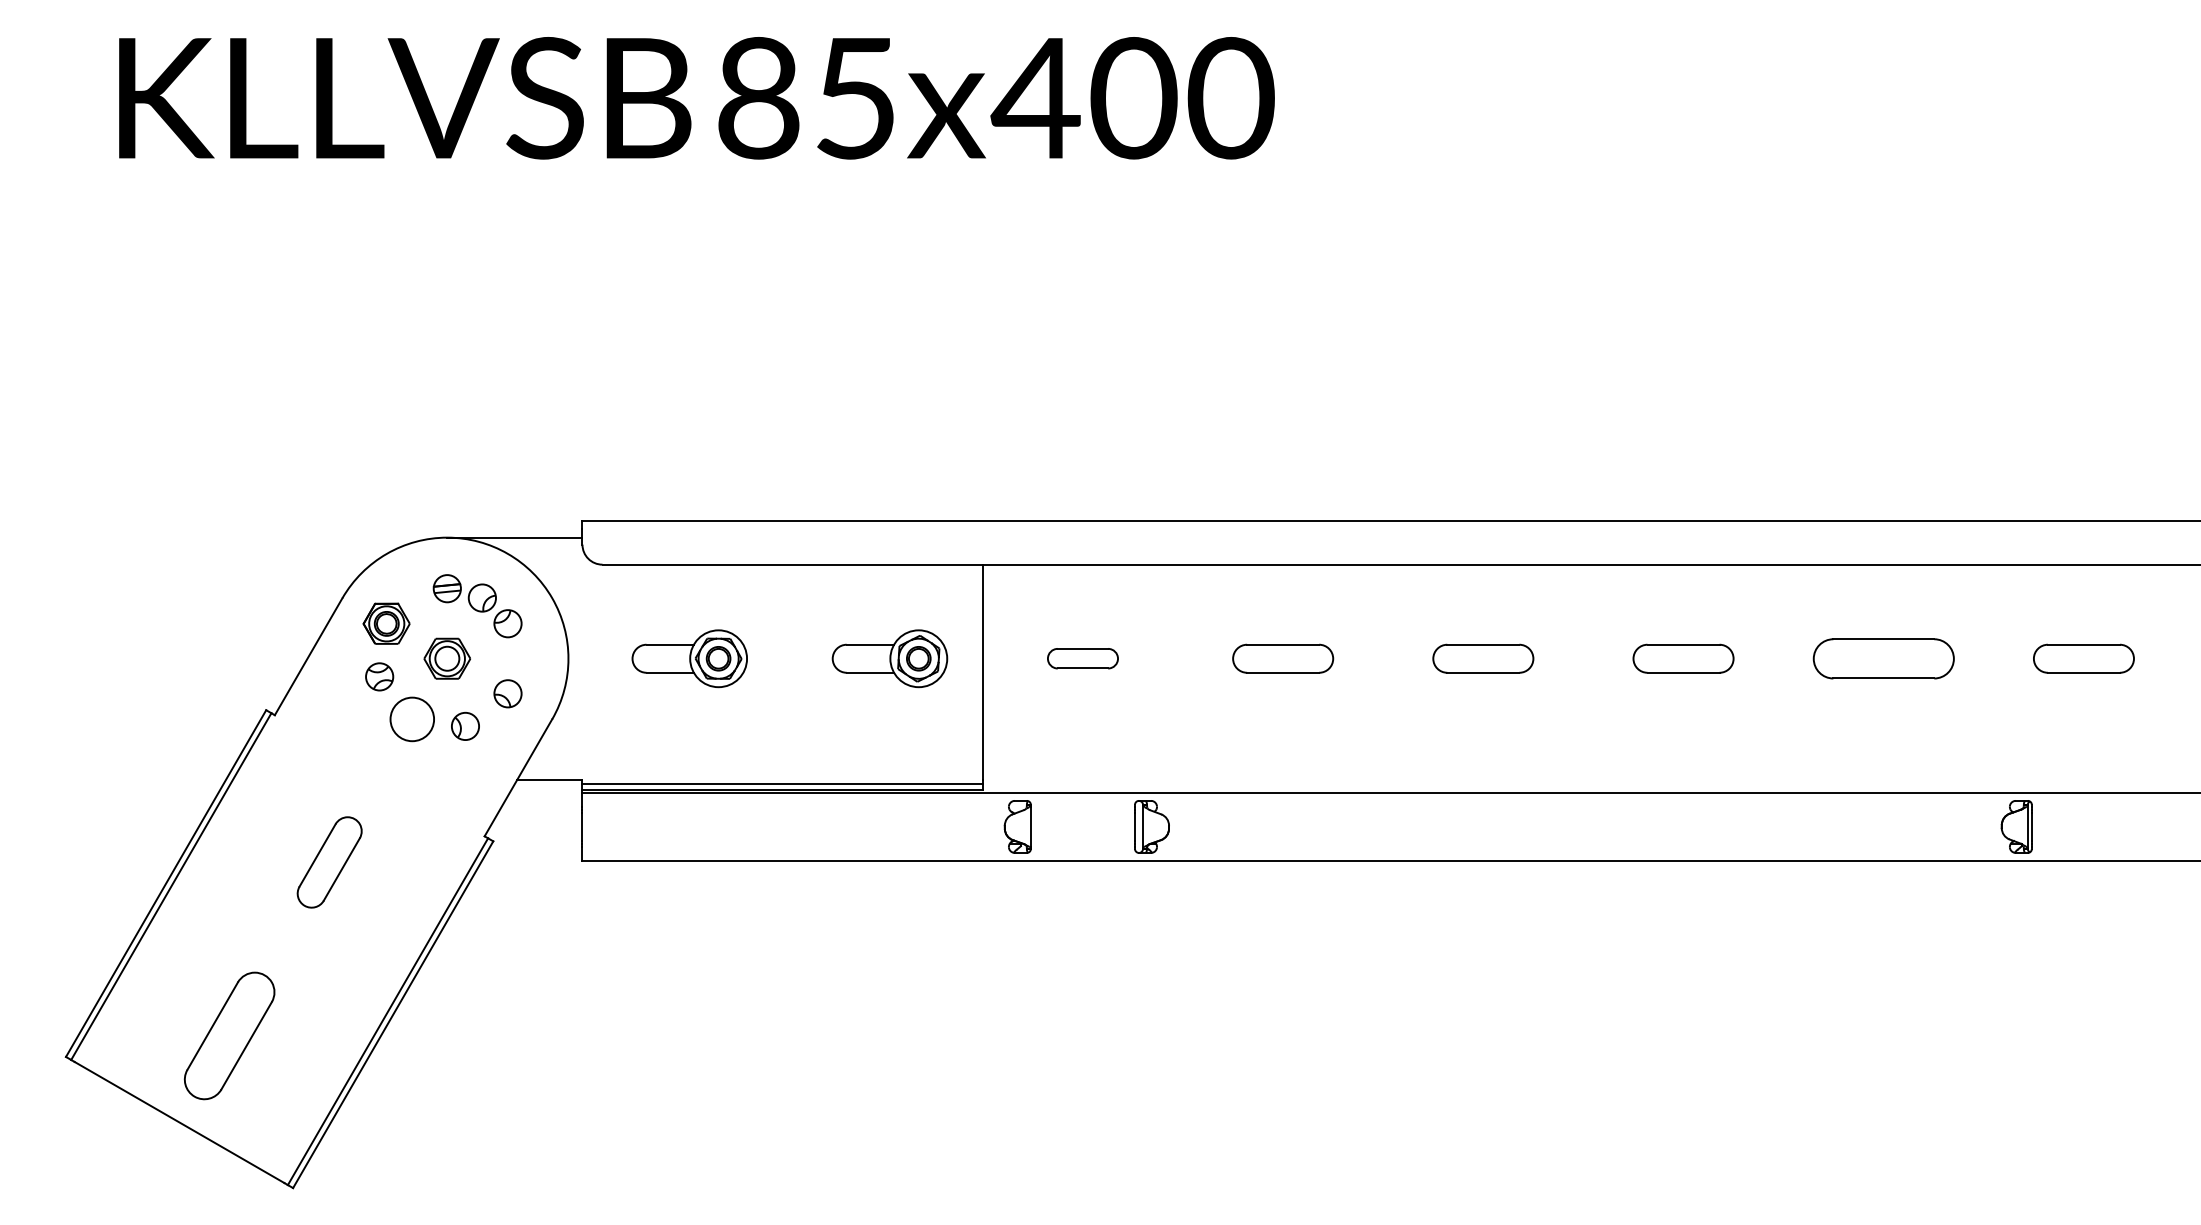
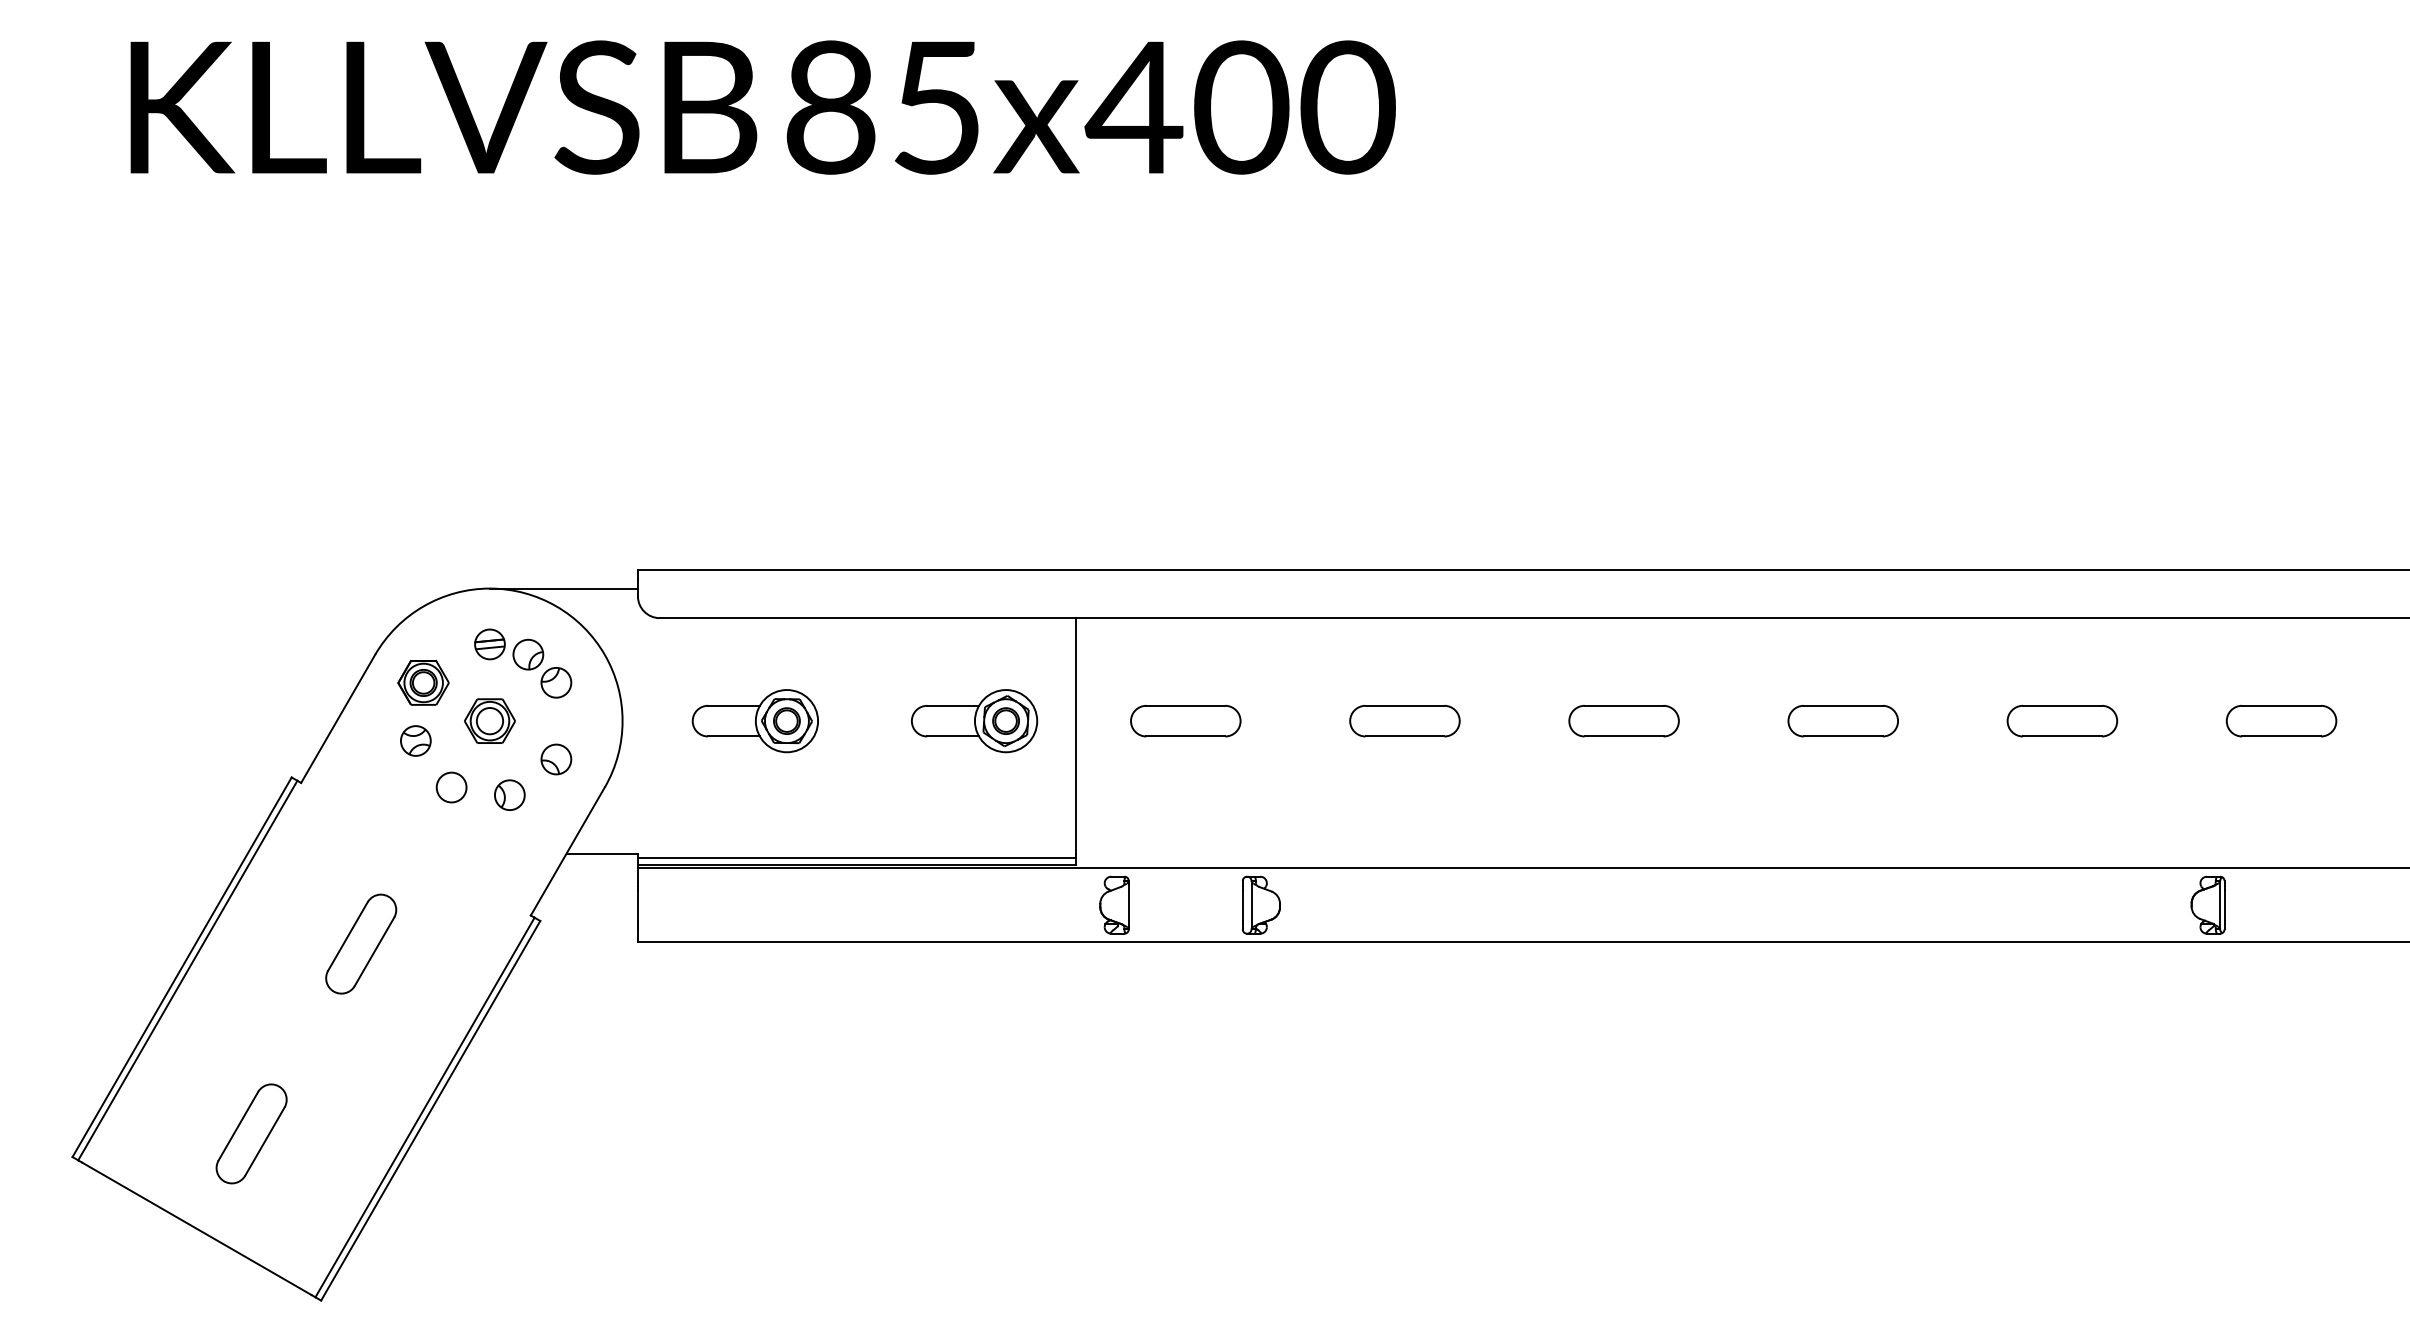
part: (1082, 658) -> (1185, 720), size x1.43
part: (1883, 658) -> (2062, 720), size x0.71
circle: (411, 719) -> (450, 787), size x0.62
part: (229, 1035) -> (251, 1133), size x0.71

